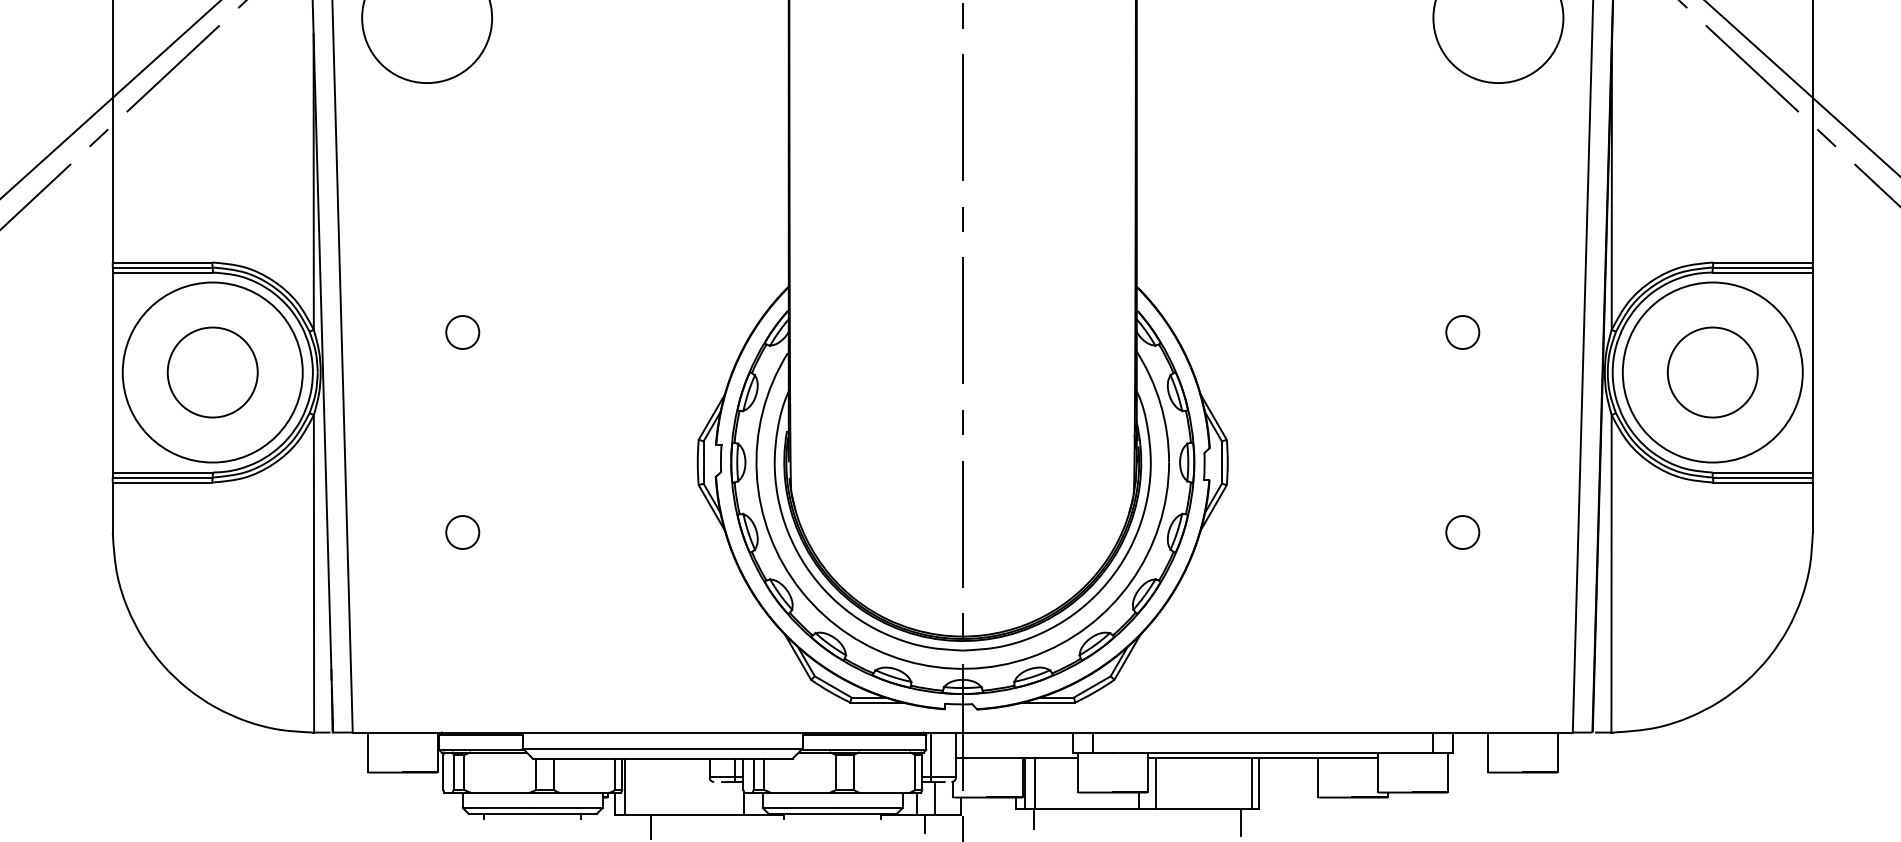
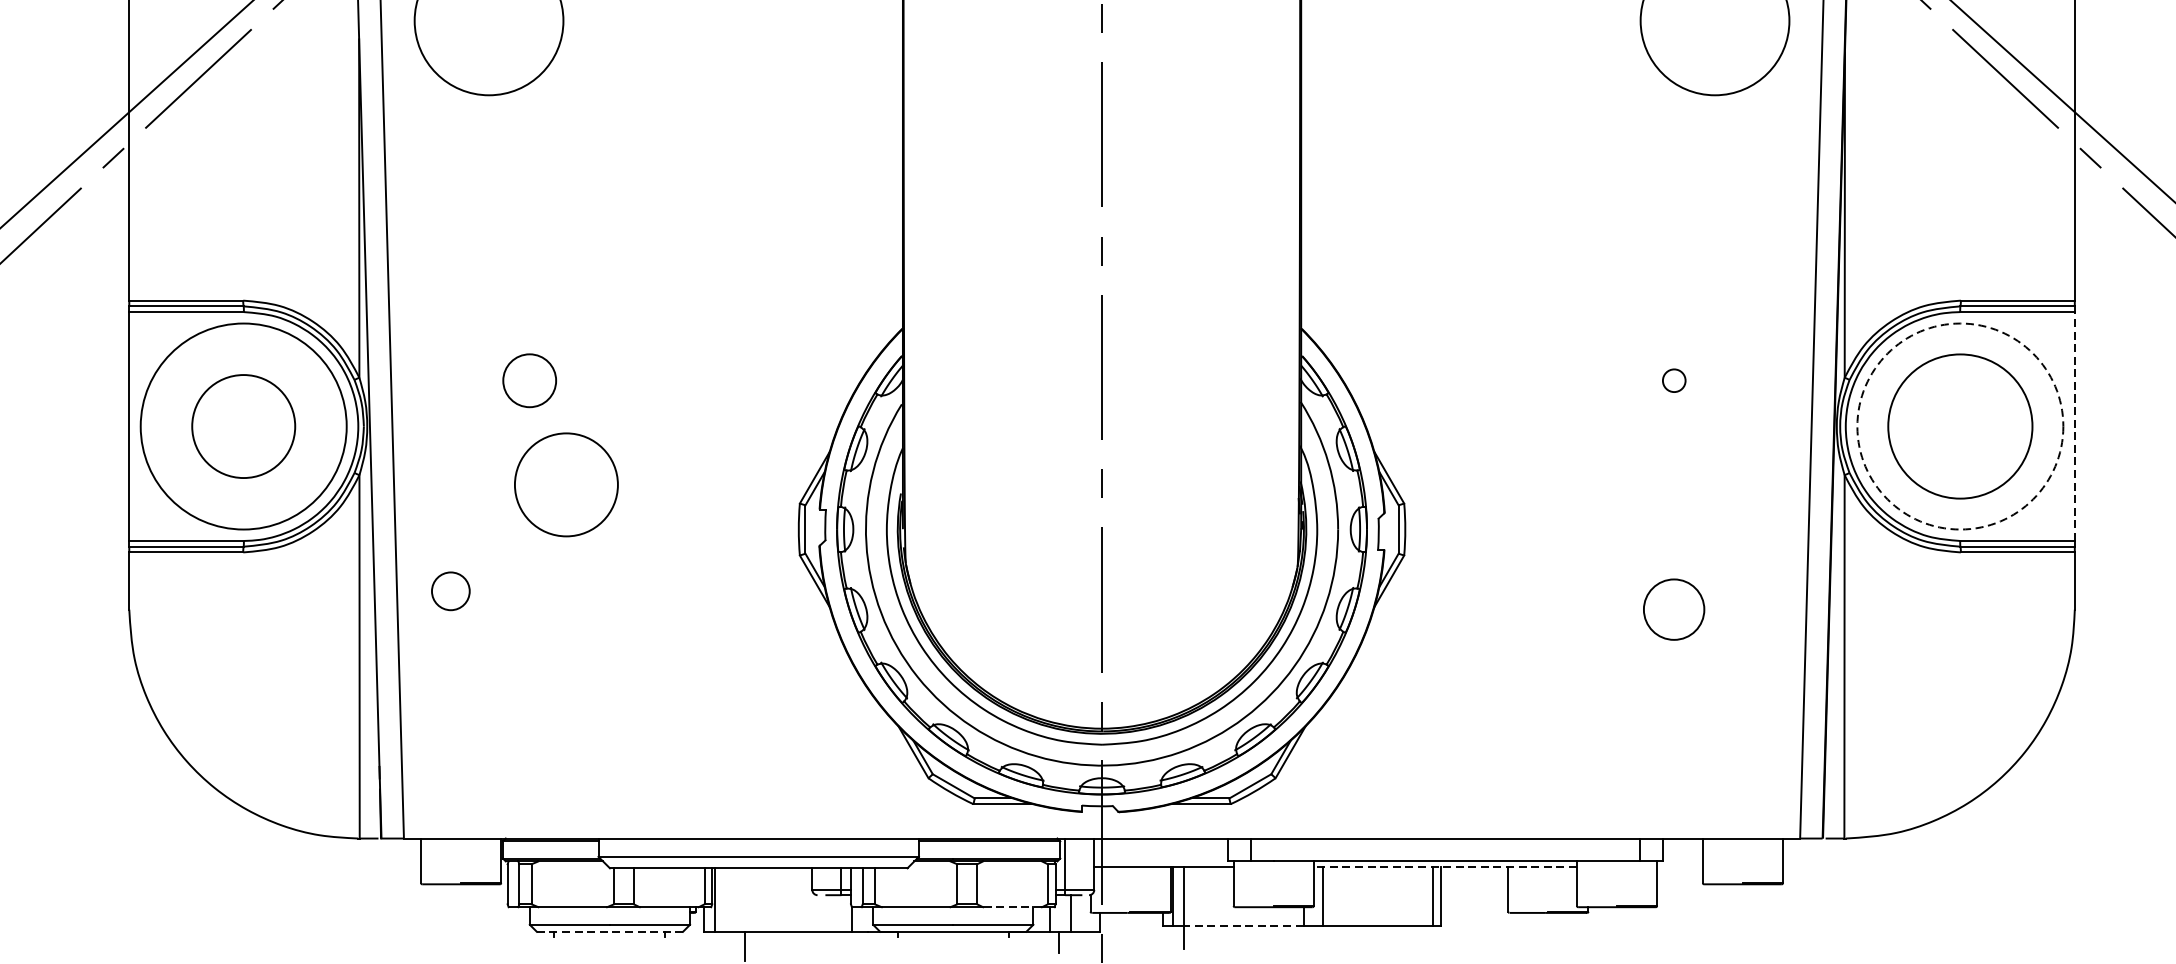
circle: (462, 332) -> (529, 380), size x1.4
circle: (1462, 332) -> (1673, 380), size x0.6
circle: (1712, 372) -> (1960, 426), size x1.4
circle: (1712, 372) -> (1960, 426), solid -> dashed
line: (1812, 372) -> (2074, 426), solid -> dashed
circle: (494, 423) -> (566, 484), added
circle: (462, 532) -> (450, 591), moved
circle: (1462, 532) -> (1673, 609), size x1.6
line: (1262, 757) -> (1445, 867), solid -> dashed
line: (884, 792) -> (1012, 907), solid -> dashed
line: (1086, 808) -> (1243, 925), solid -> dashed
line: (532, 814) -> (609, 932), solid -> dashed
line: (1241, 822) -> (1421, 941), removed

